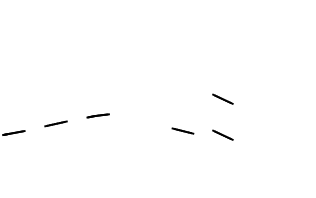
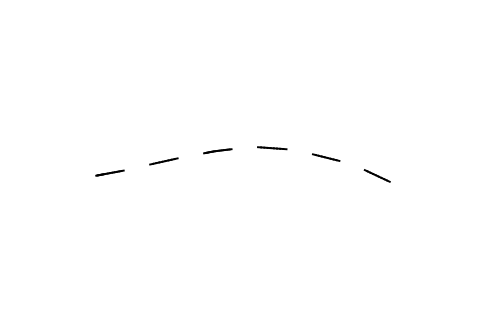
line: (222, 98) -> (376, 129), removed
line: (140, 113) -> (272, 148), added
line: (183, 130) -> (326, 157), moved

